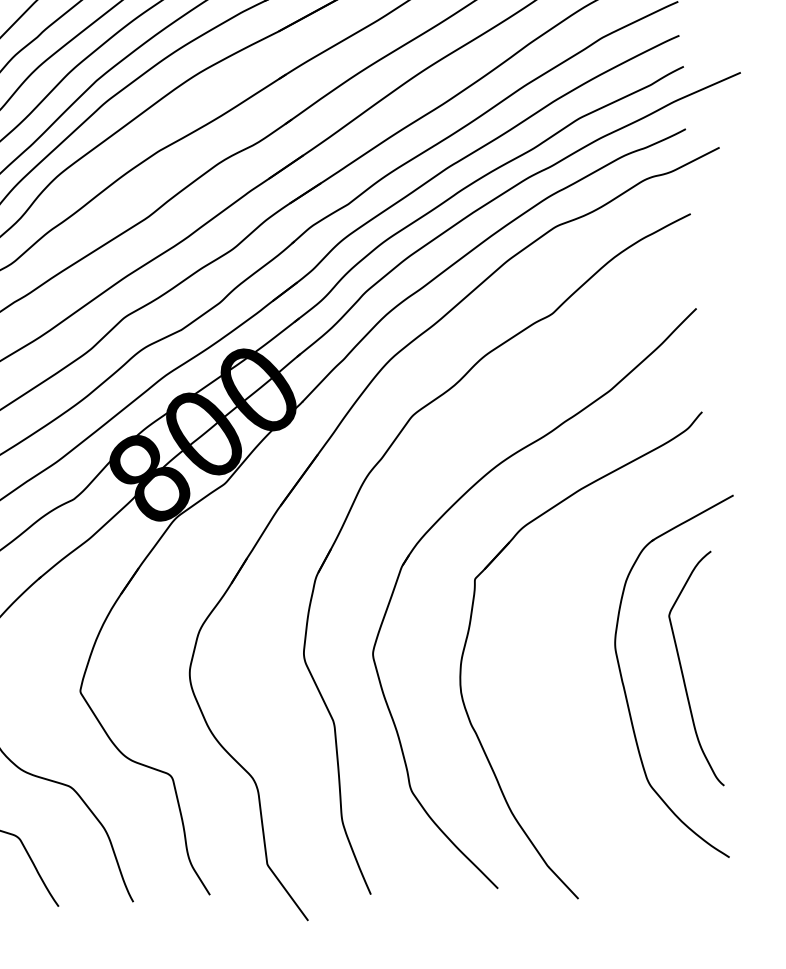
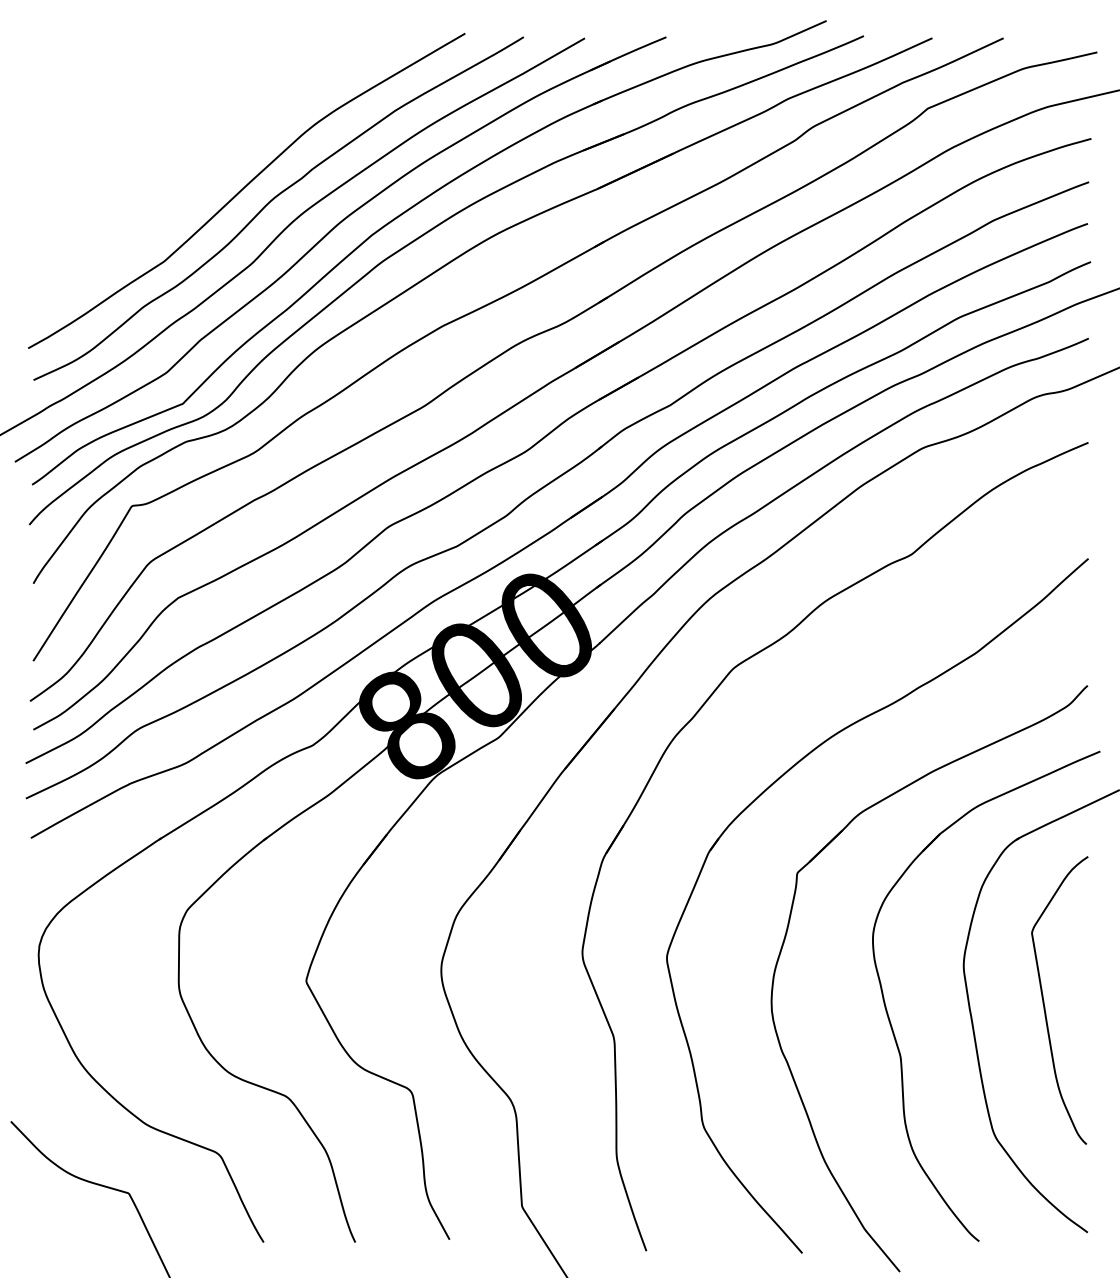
part: (558, 693) -> (890, 1019), added

